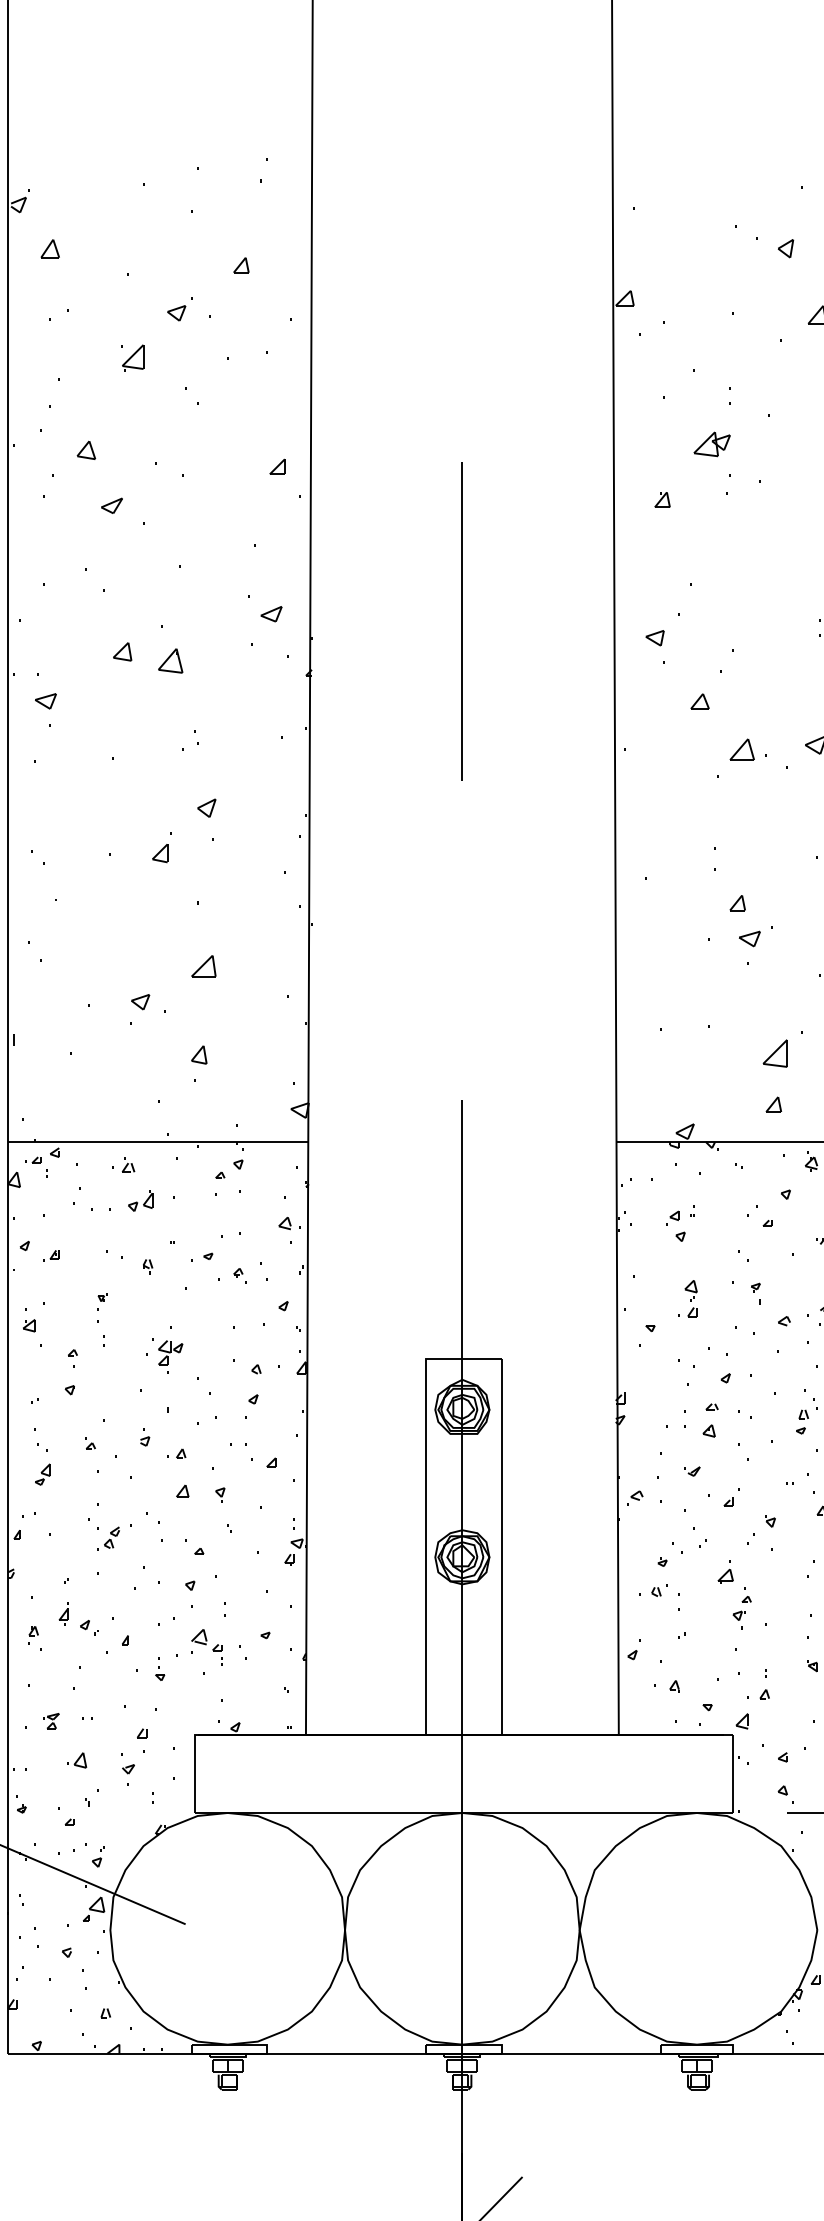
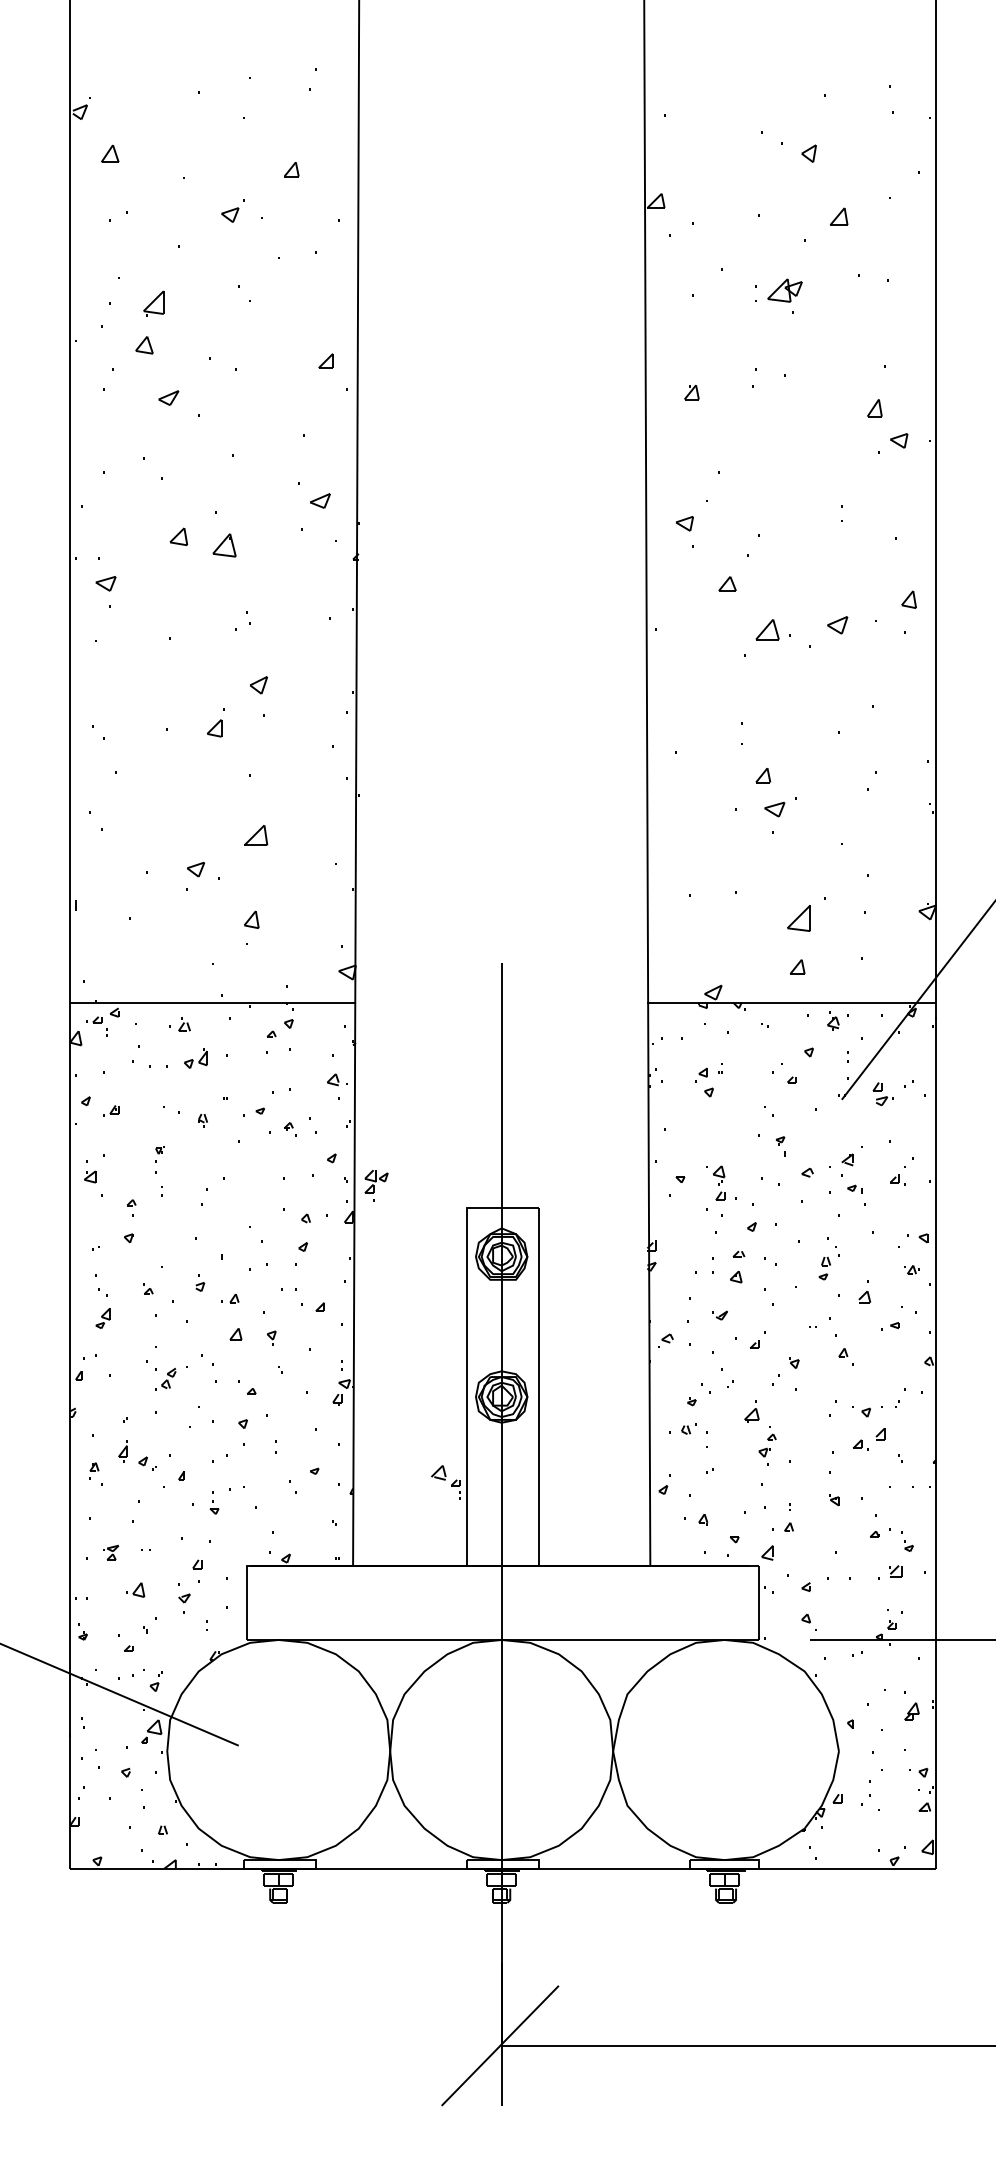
part: (132, 357) -> (153, 303), moved
part: (711, 444) -> (784, 290), moved
line: (462, 622) -> (501, 508), removed
part: (691, 1297) -> (719, 1182), moved
part: (170, 1356) -> (376, 1185), moved
part: (206, 1647) -> (445, 1482), moved

